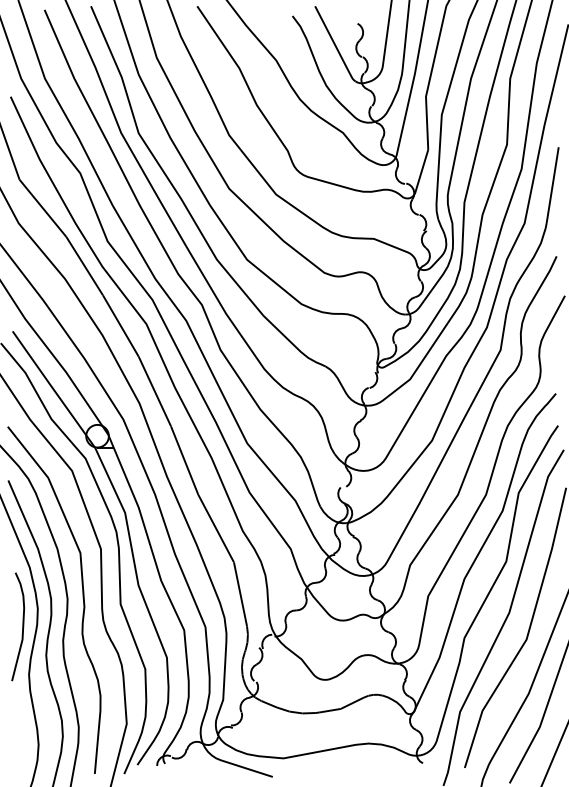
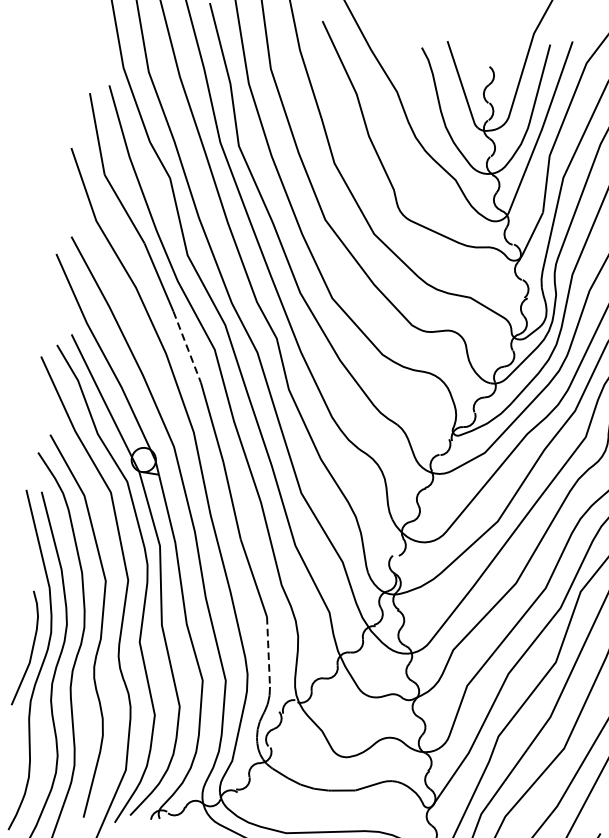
line: (121, 326) -> (187, 347), solid -> dashed
line: (240, 594) -> (268, 652), solid -> dashed

